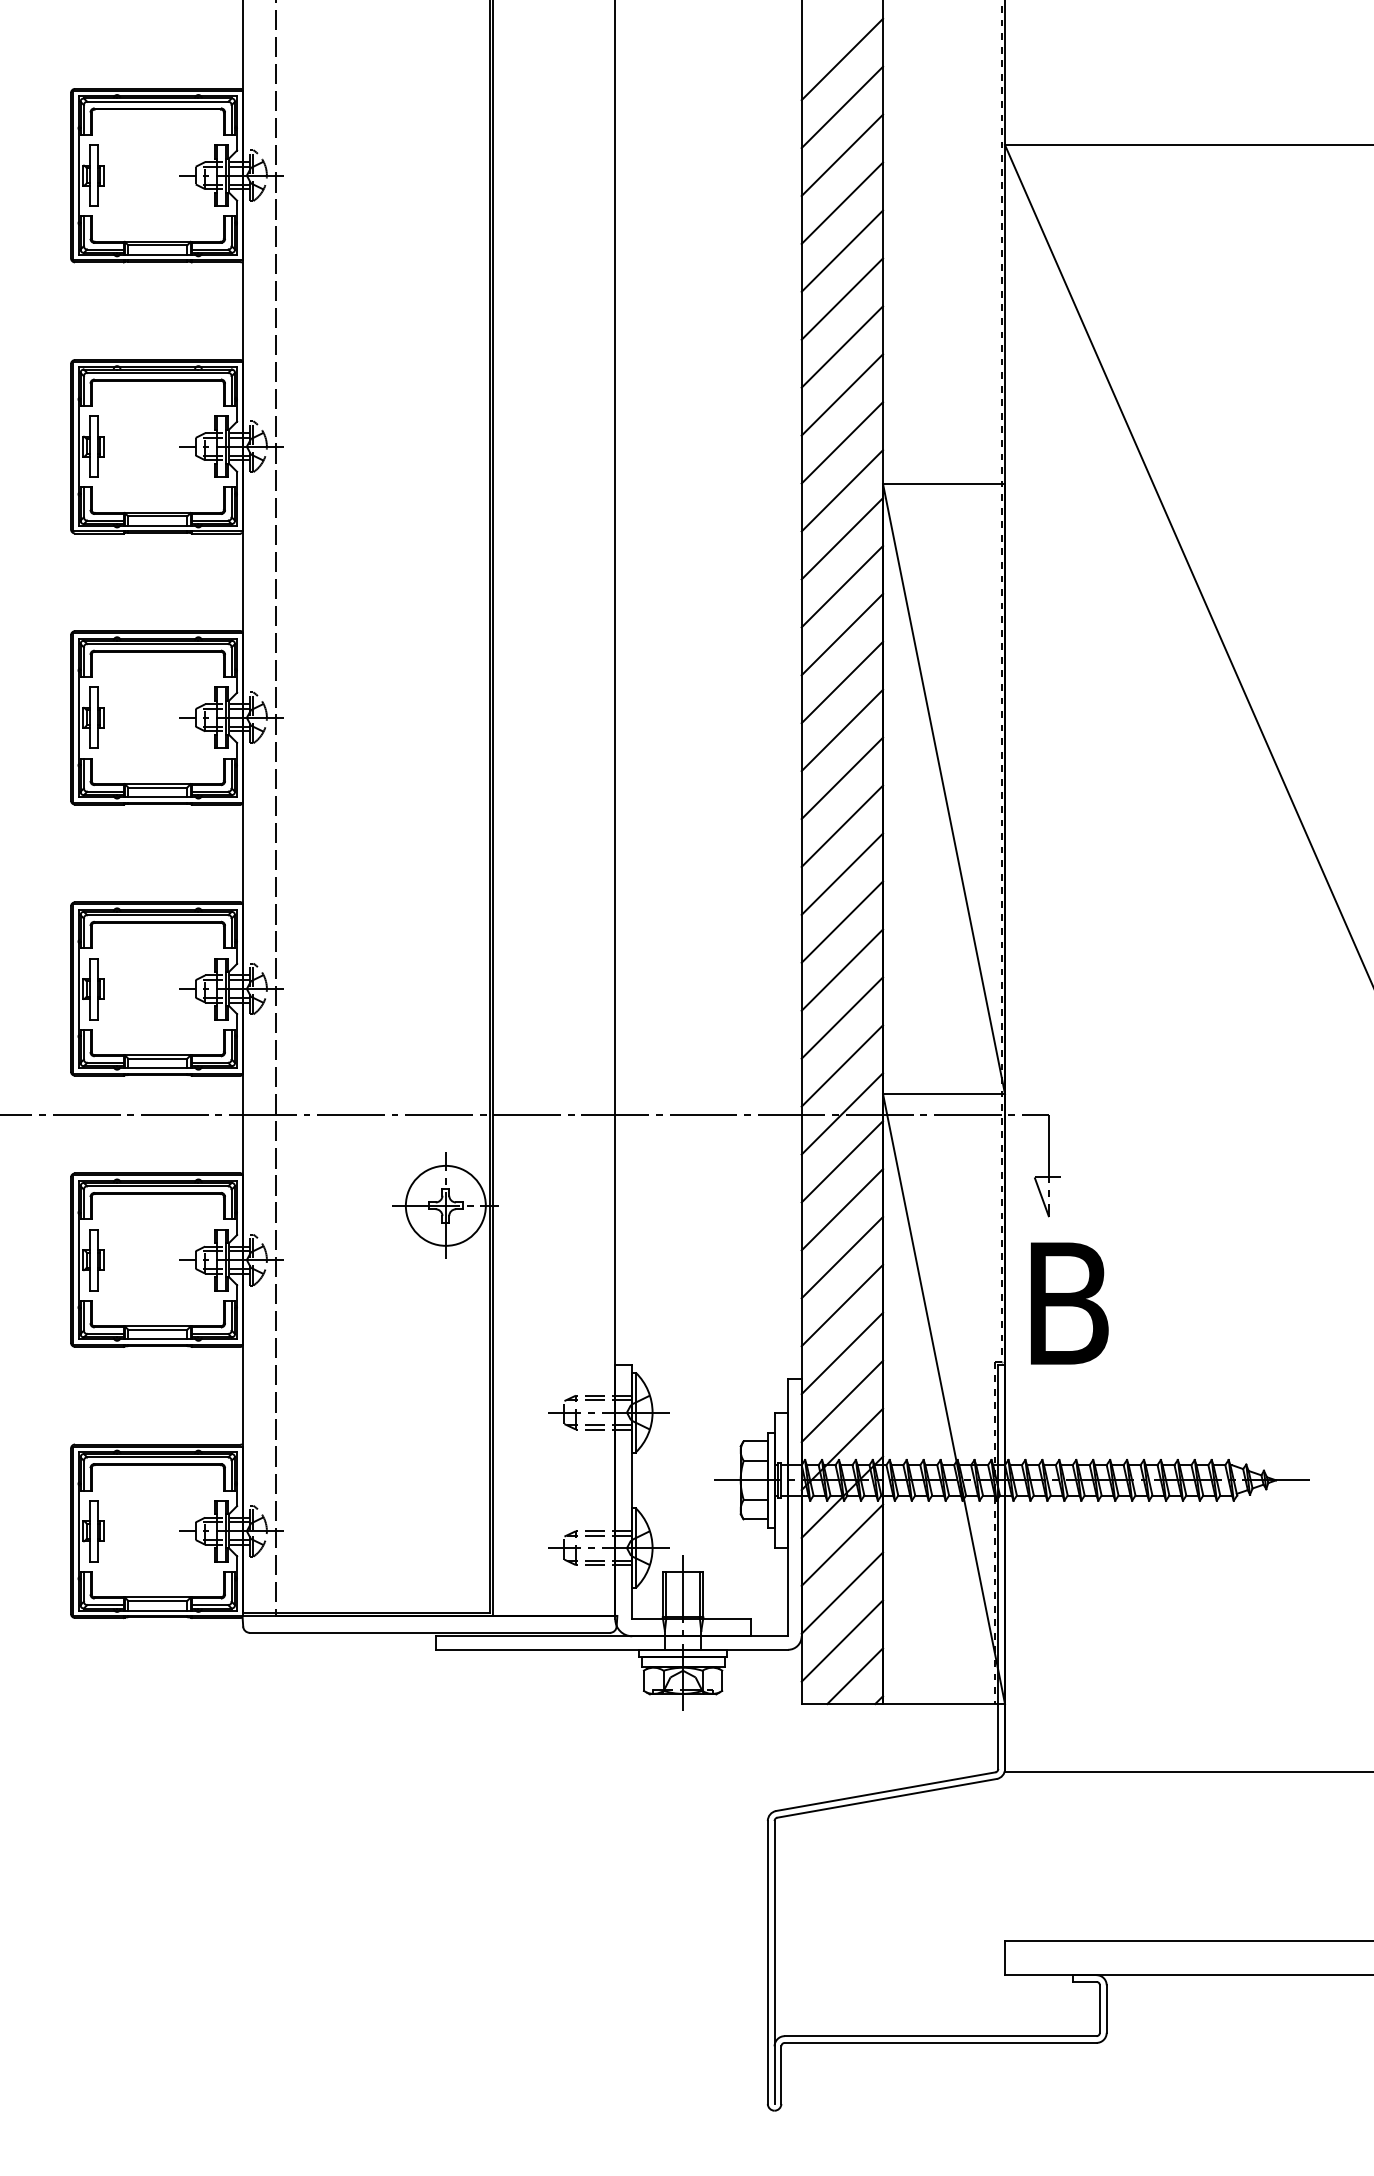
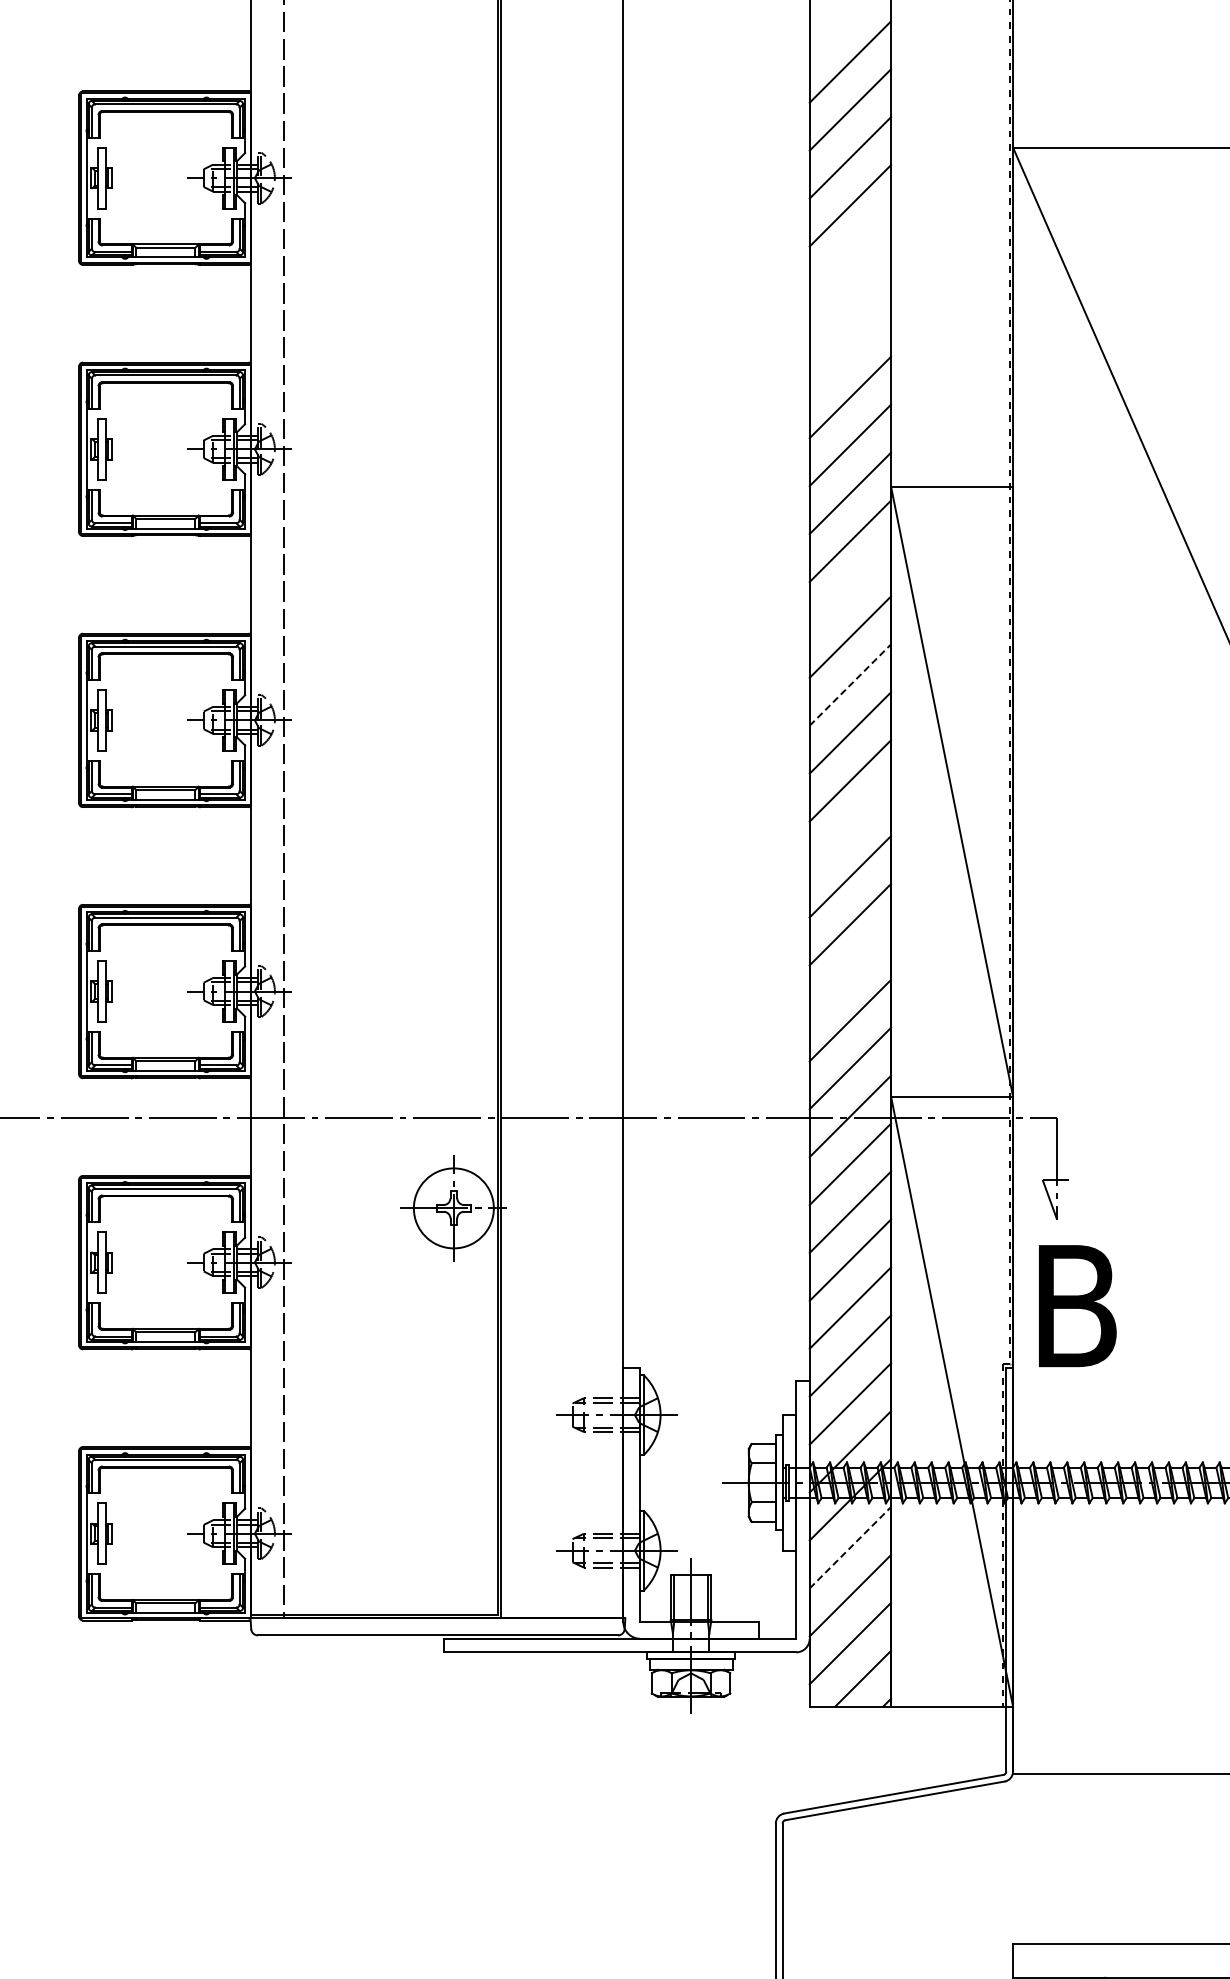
line: (842, 250) -> (850, 253), removed
line: (842, 298) -> (850, 301), removed
line: (842, 346) -> (850, 349), removed
line: (842, 586) -> (850, 589), removed
line: (842, 682) -> (850, 685), solid -> dashed
line: (842, 825) -> (850, 828), removed
line: (842, 969) -> (850, 972), removed
line: (842, 1545) -> (850, 1548), solid -> dashed

